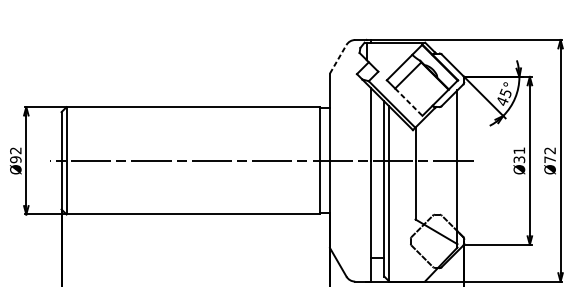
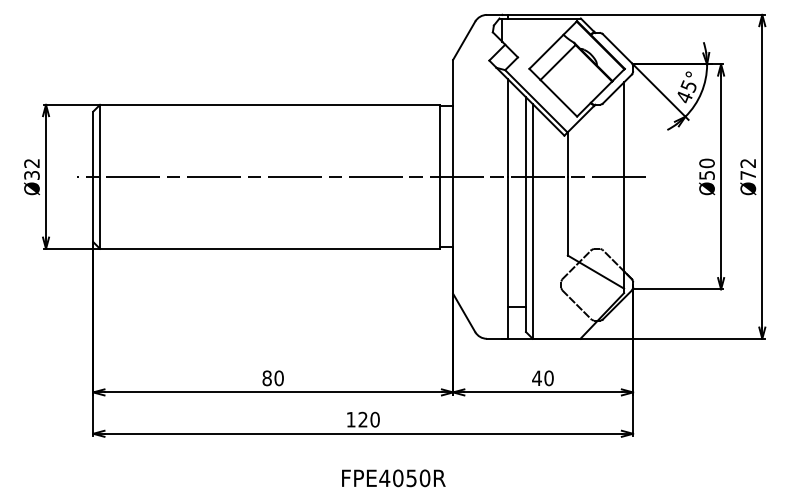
line: (338, 59) -> (464, 40), dashed -> solid
line: (408, 102) -> (558, 98), dashed -> solid
text: (518, 154) -> (706, 168), Ø31 -> Ø50
text: (15, 159) -> (31, 175), Ø92 -> Ø32

